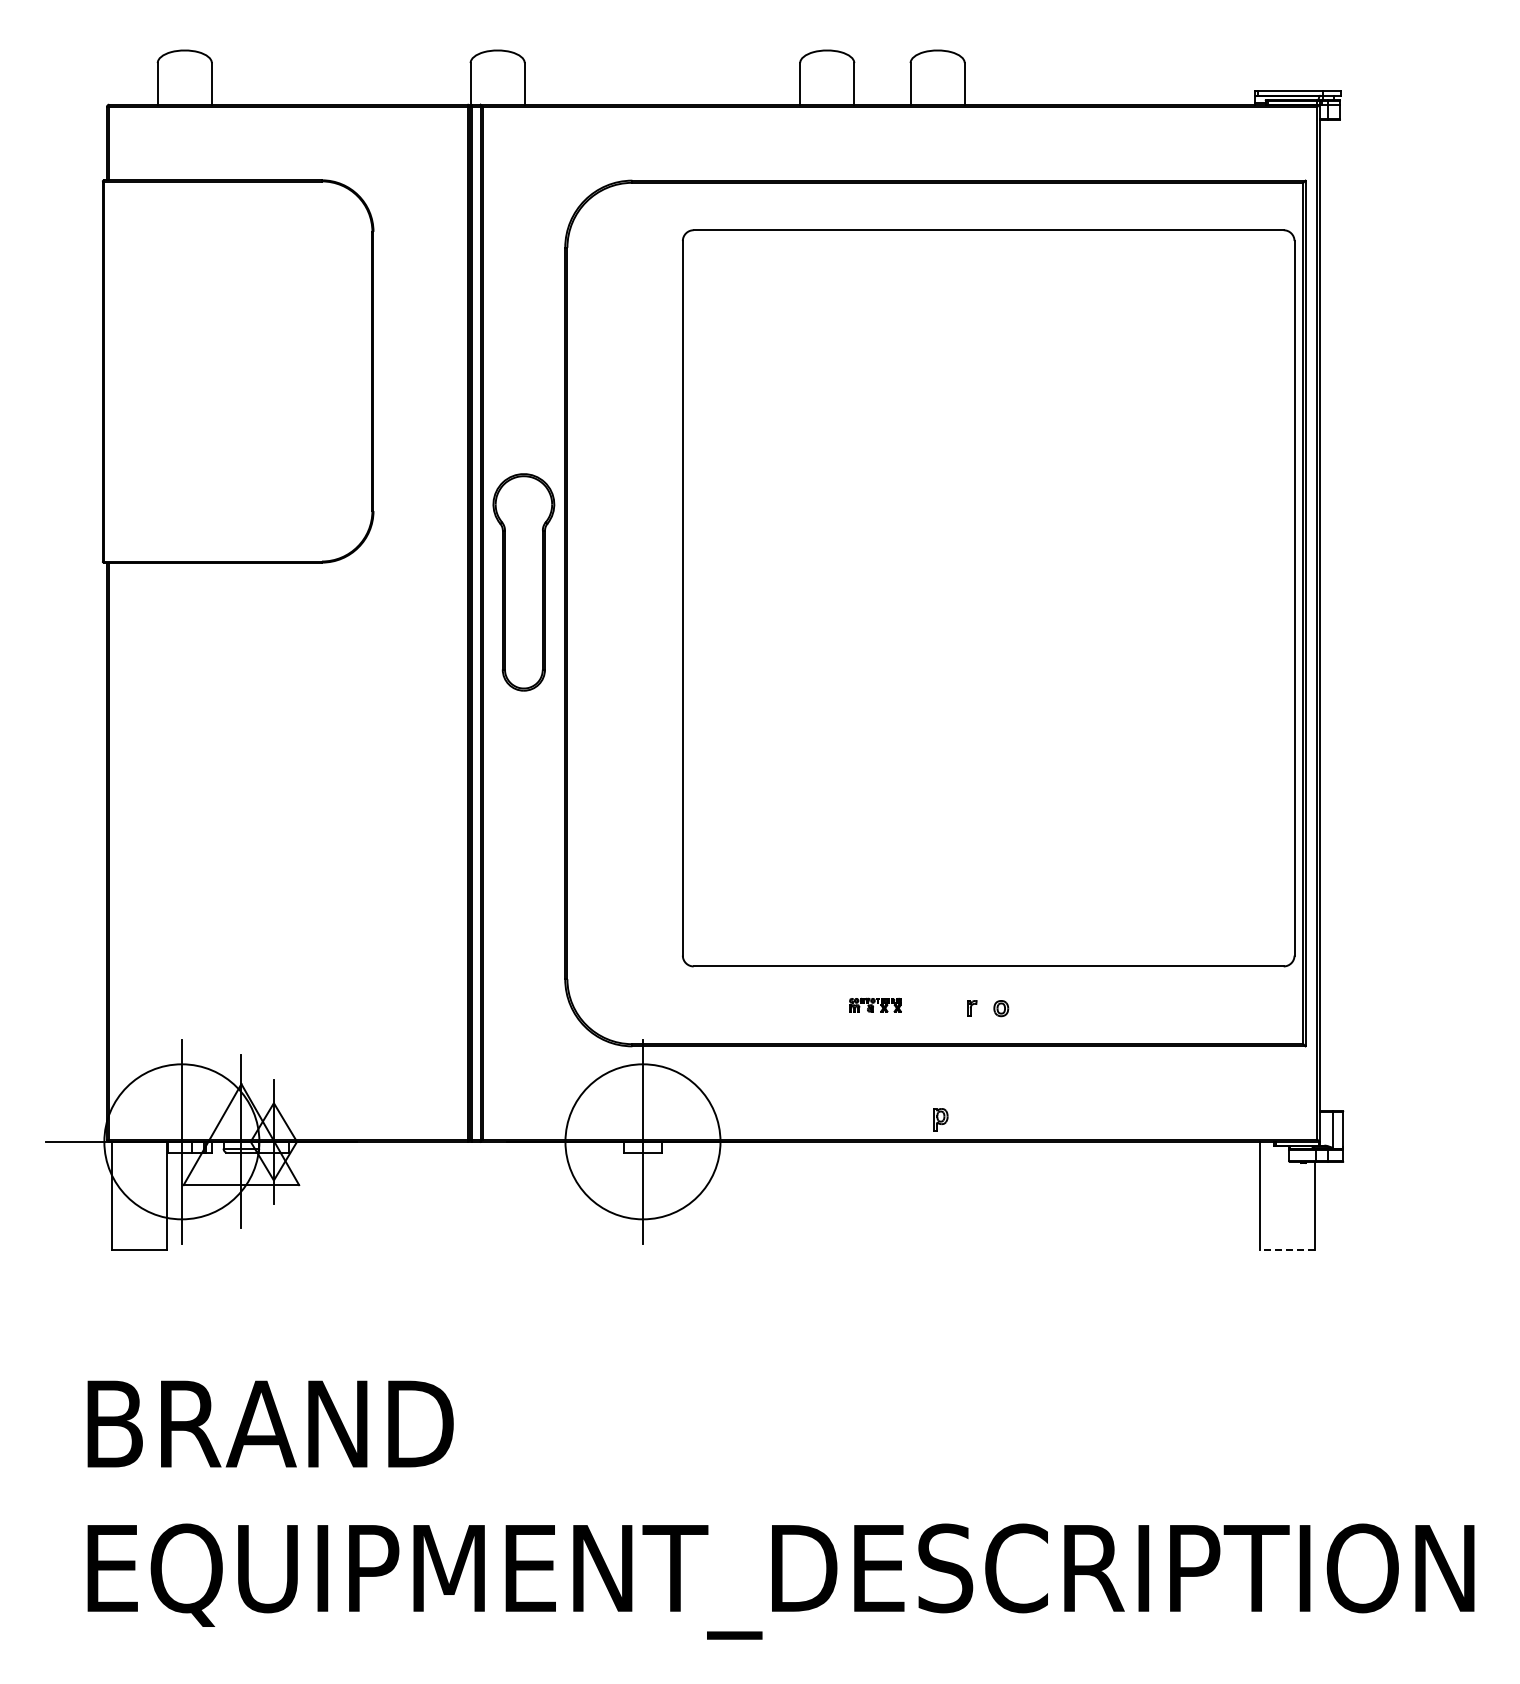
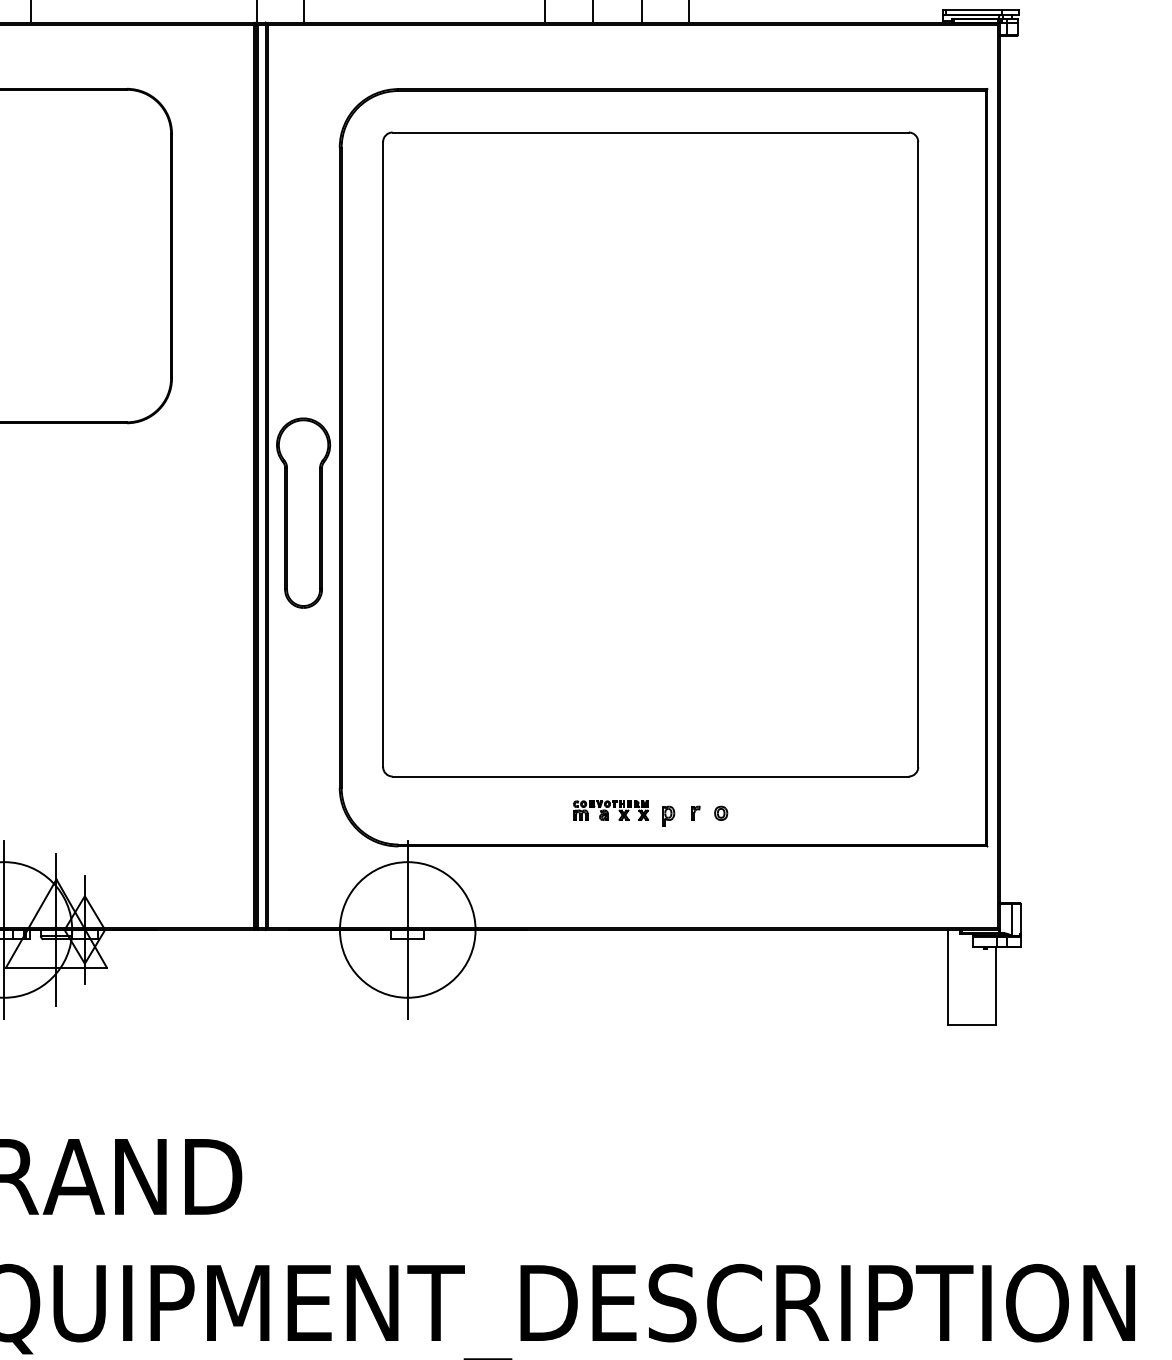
part: (523, 582) -> (303, 513), moved
part: (988, 598) -> (650, 454), moved
part: (875, 1004) -> (611, 809), size x1.67
part: (940, 1119) -> (668, 815), moved
line: (1287, 1250) -> (971, 1025), dashed -> solid

